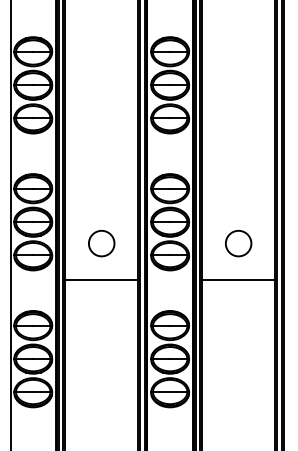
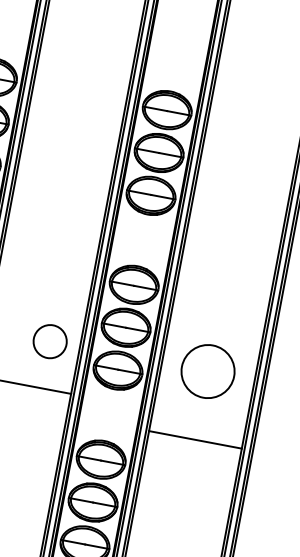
circle: (101, 243) -> (49, 341), moved
circle: (238, 243) -> (208, 371), size x1.6
line: (238, 280) -> (195, 440), moved

